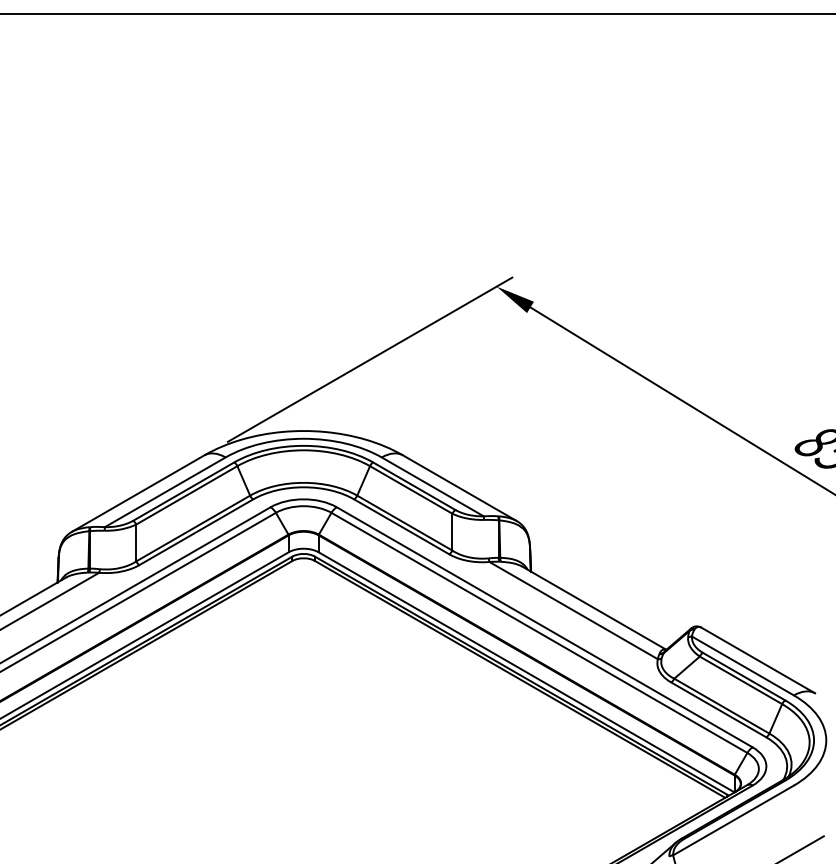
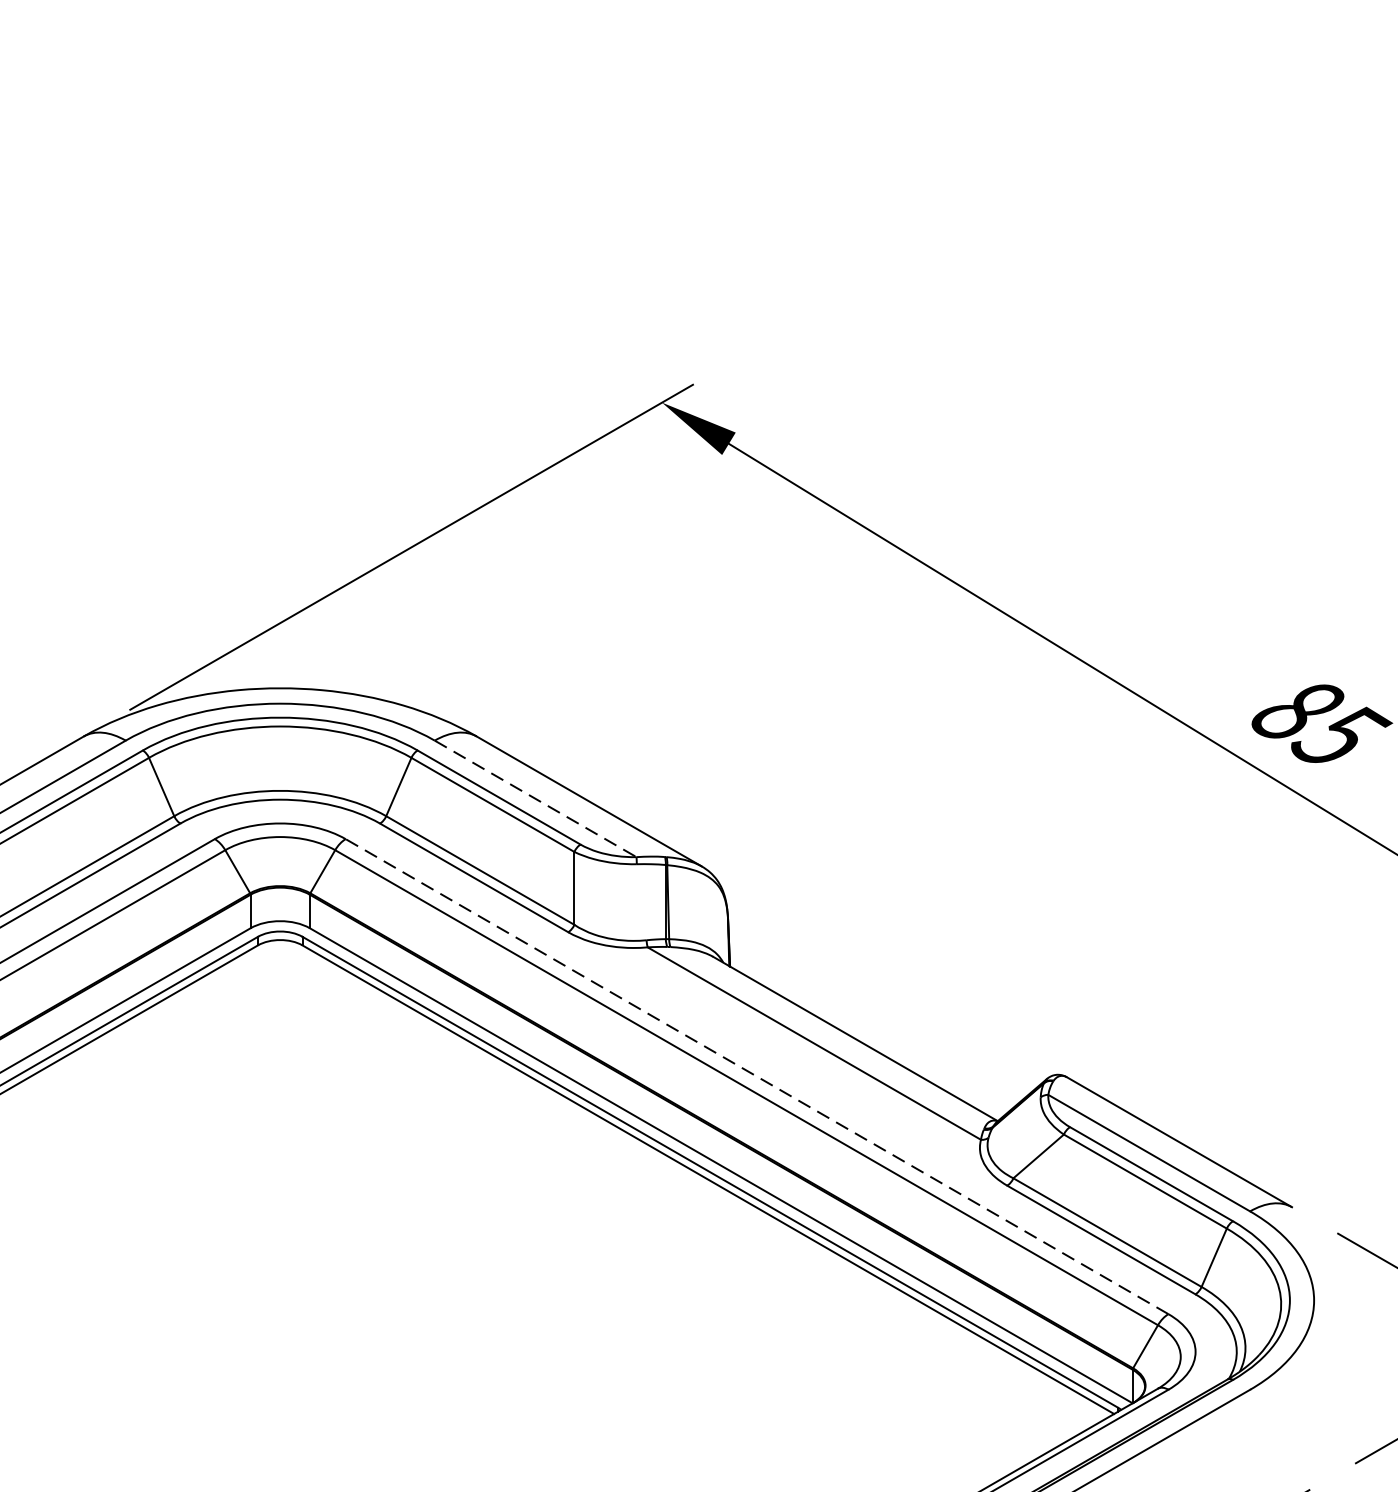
line: (432, 486) -> (535, 798), solid -> dashed
line: (544, 627) -> (756, 1077), solid -> dashed

